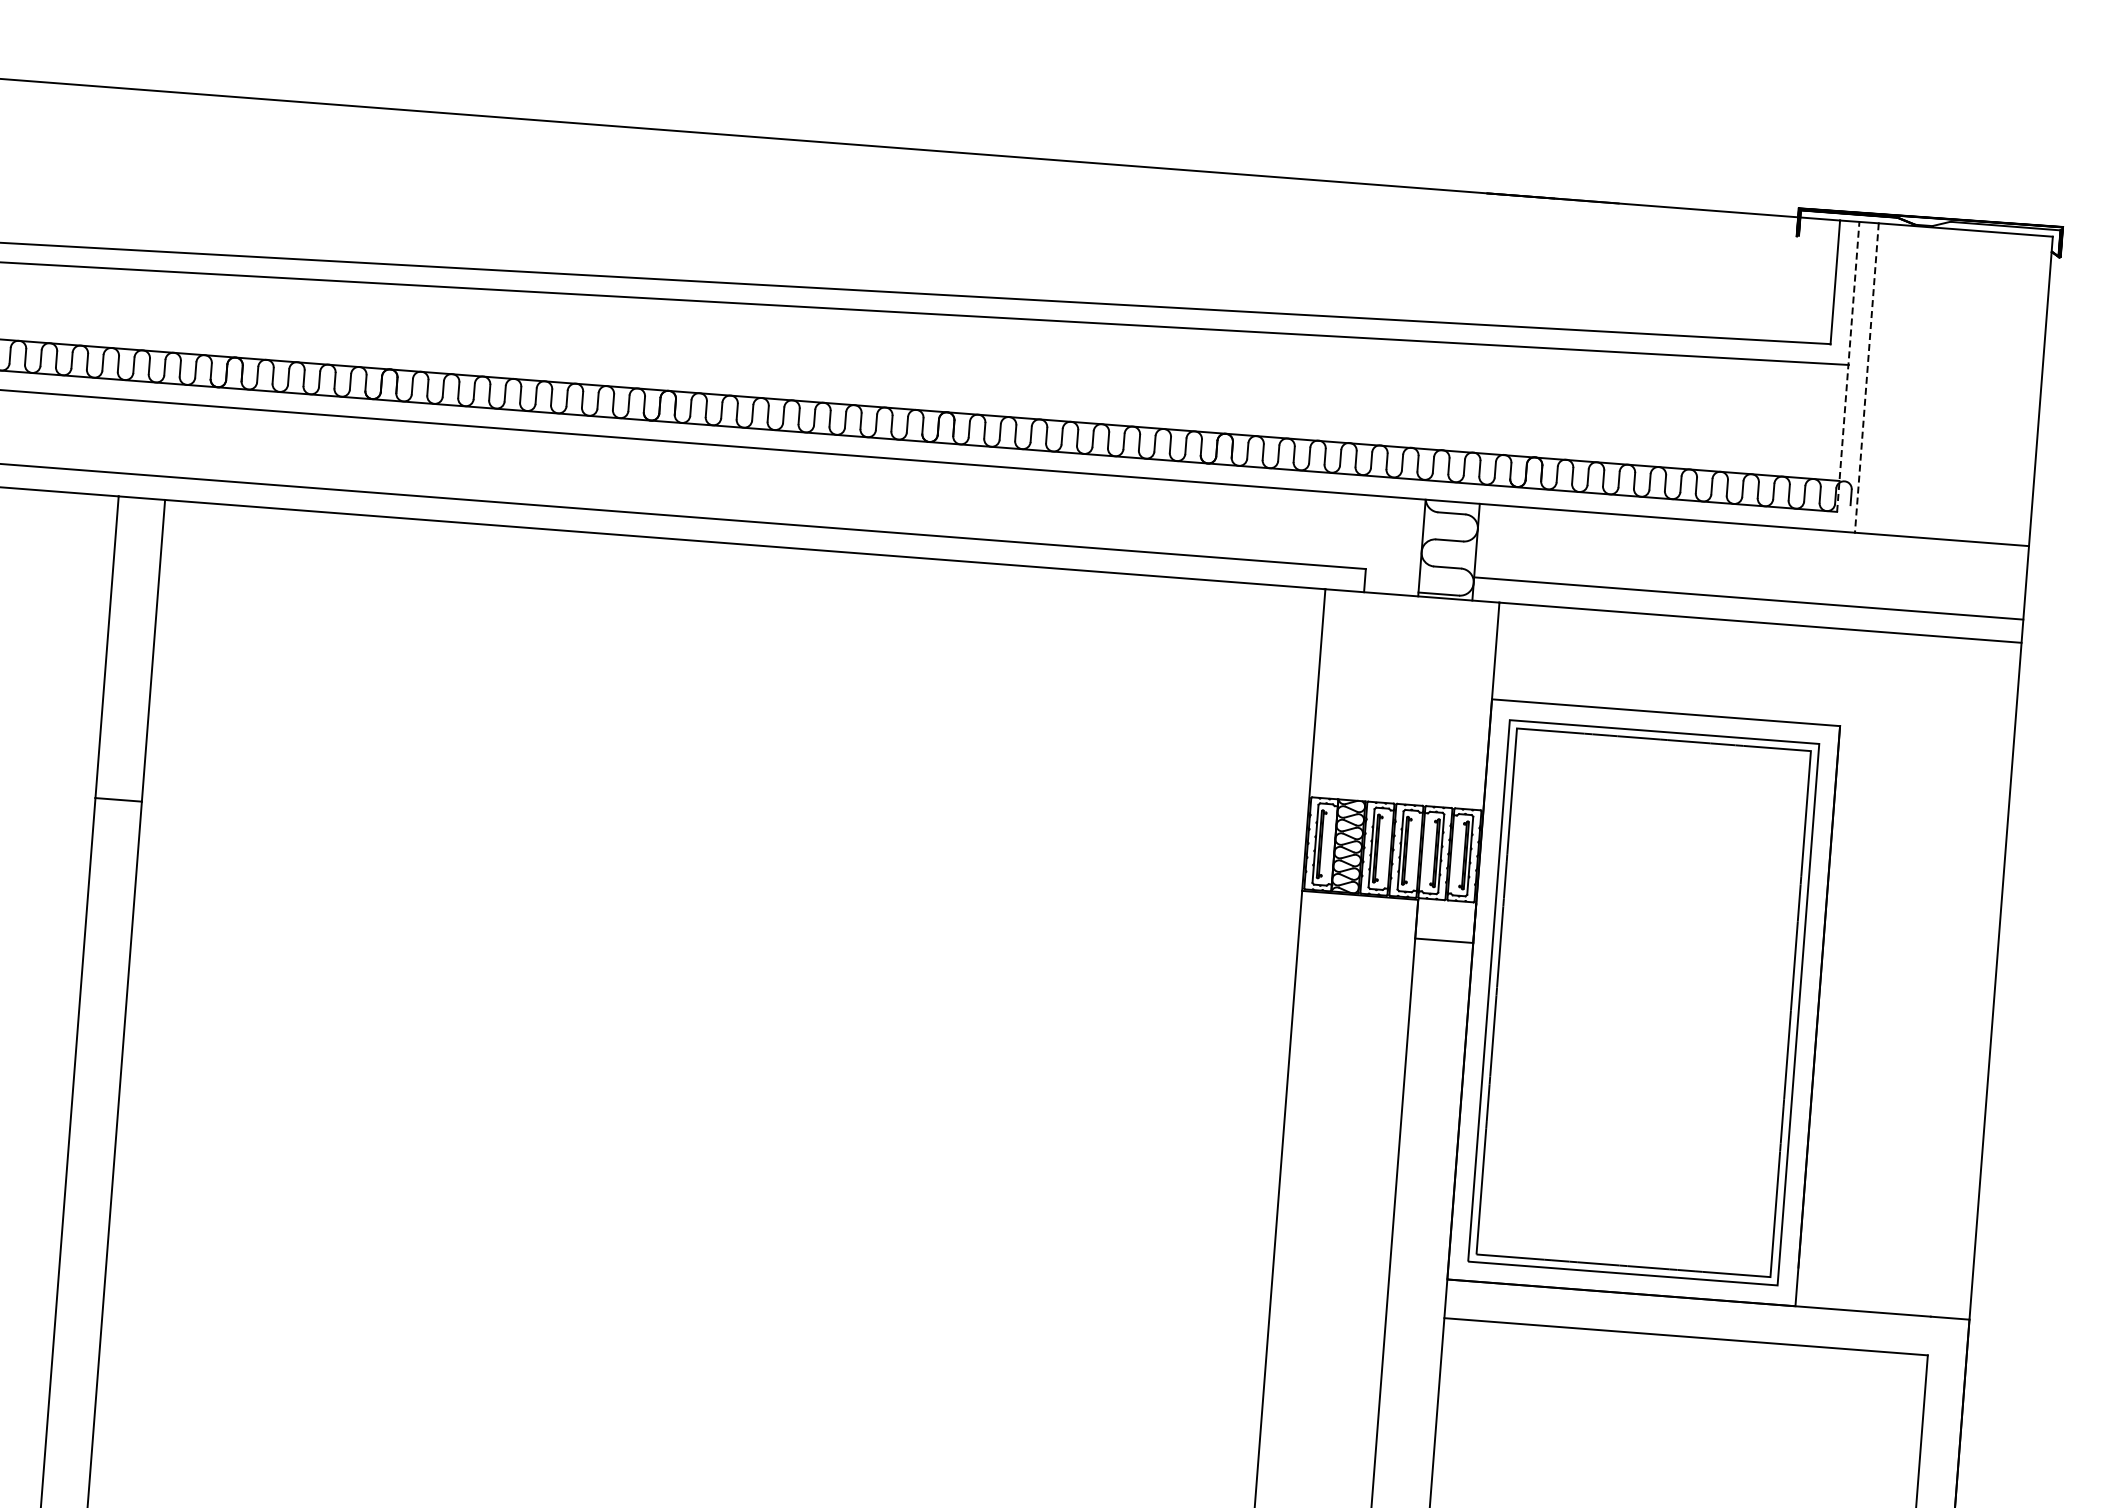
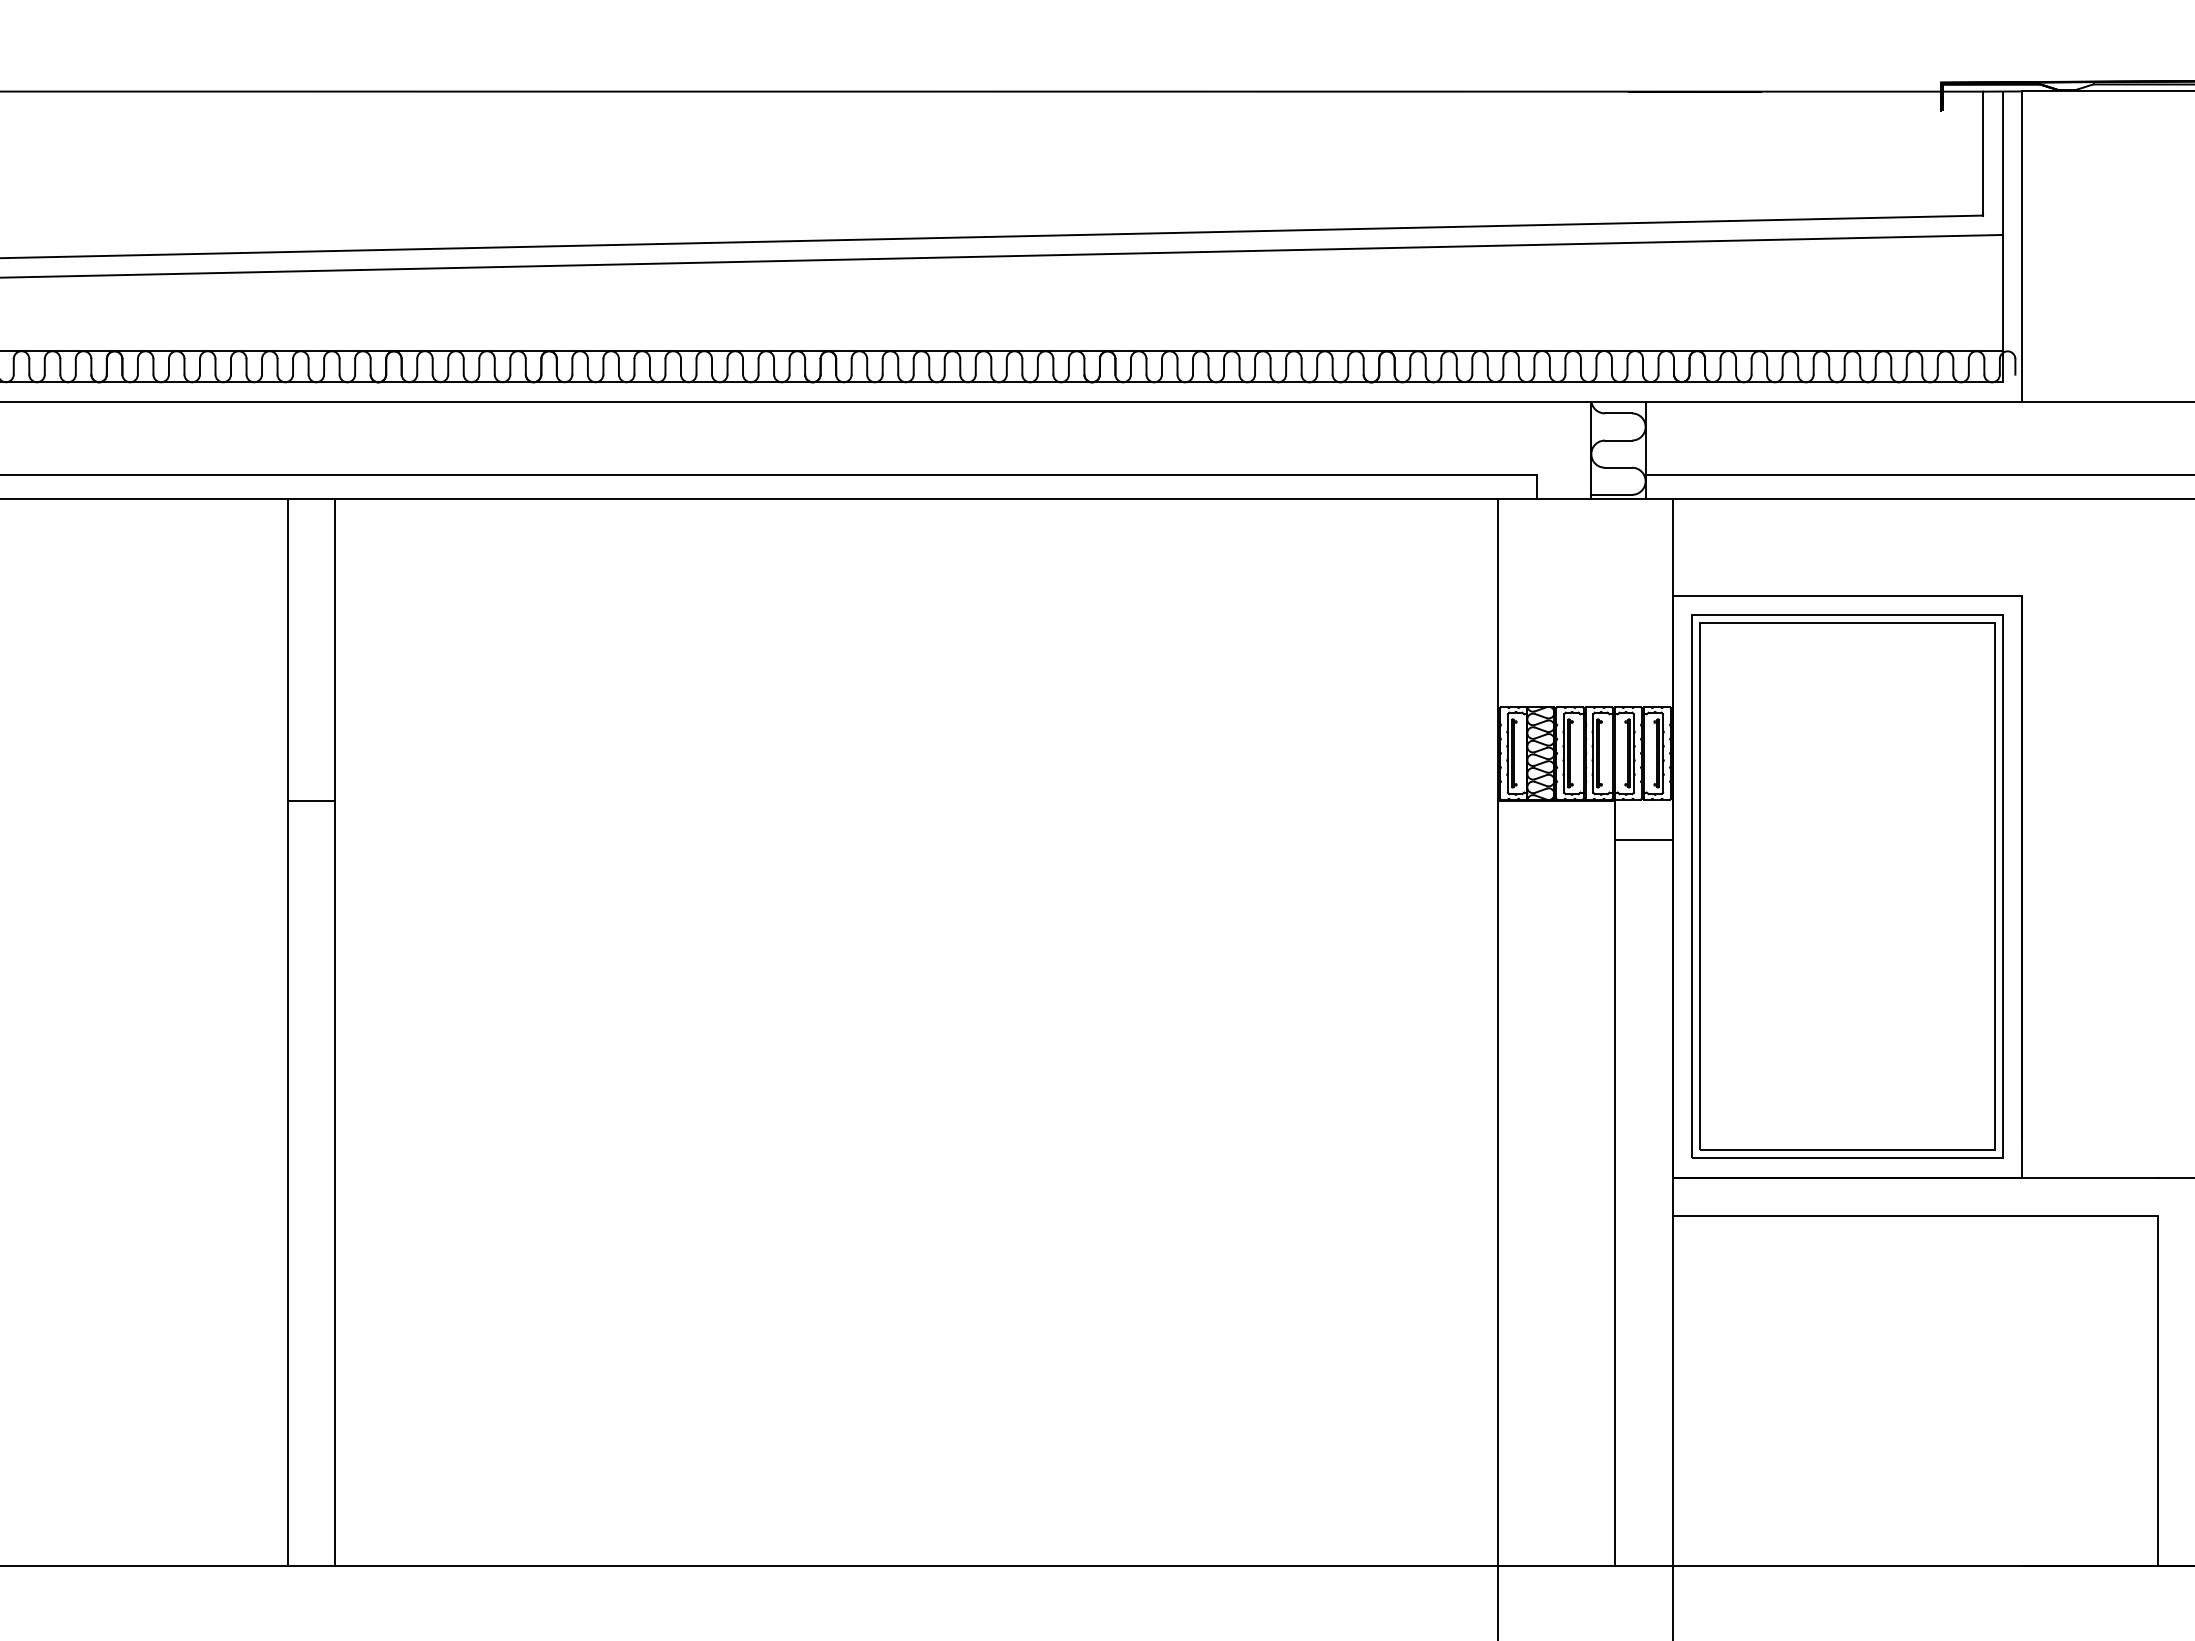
line: (1848, 366) -> (2002, 236), dashed -> solid
line: (1866, 378) -> (2021, 247), dashed -> solid

